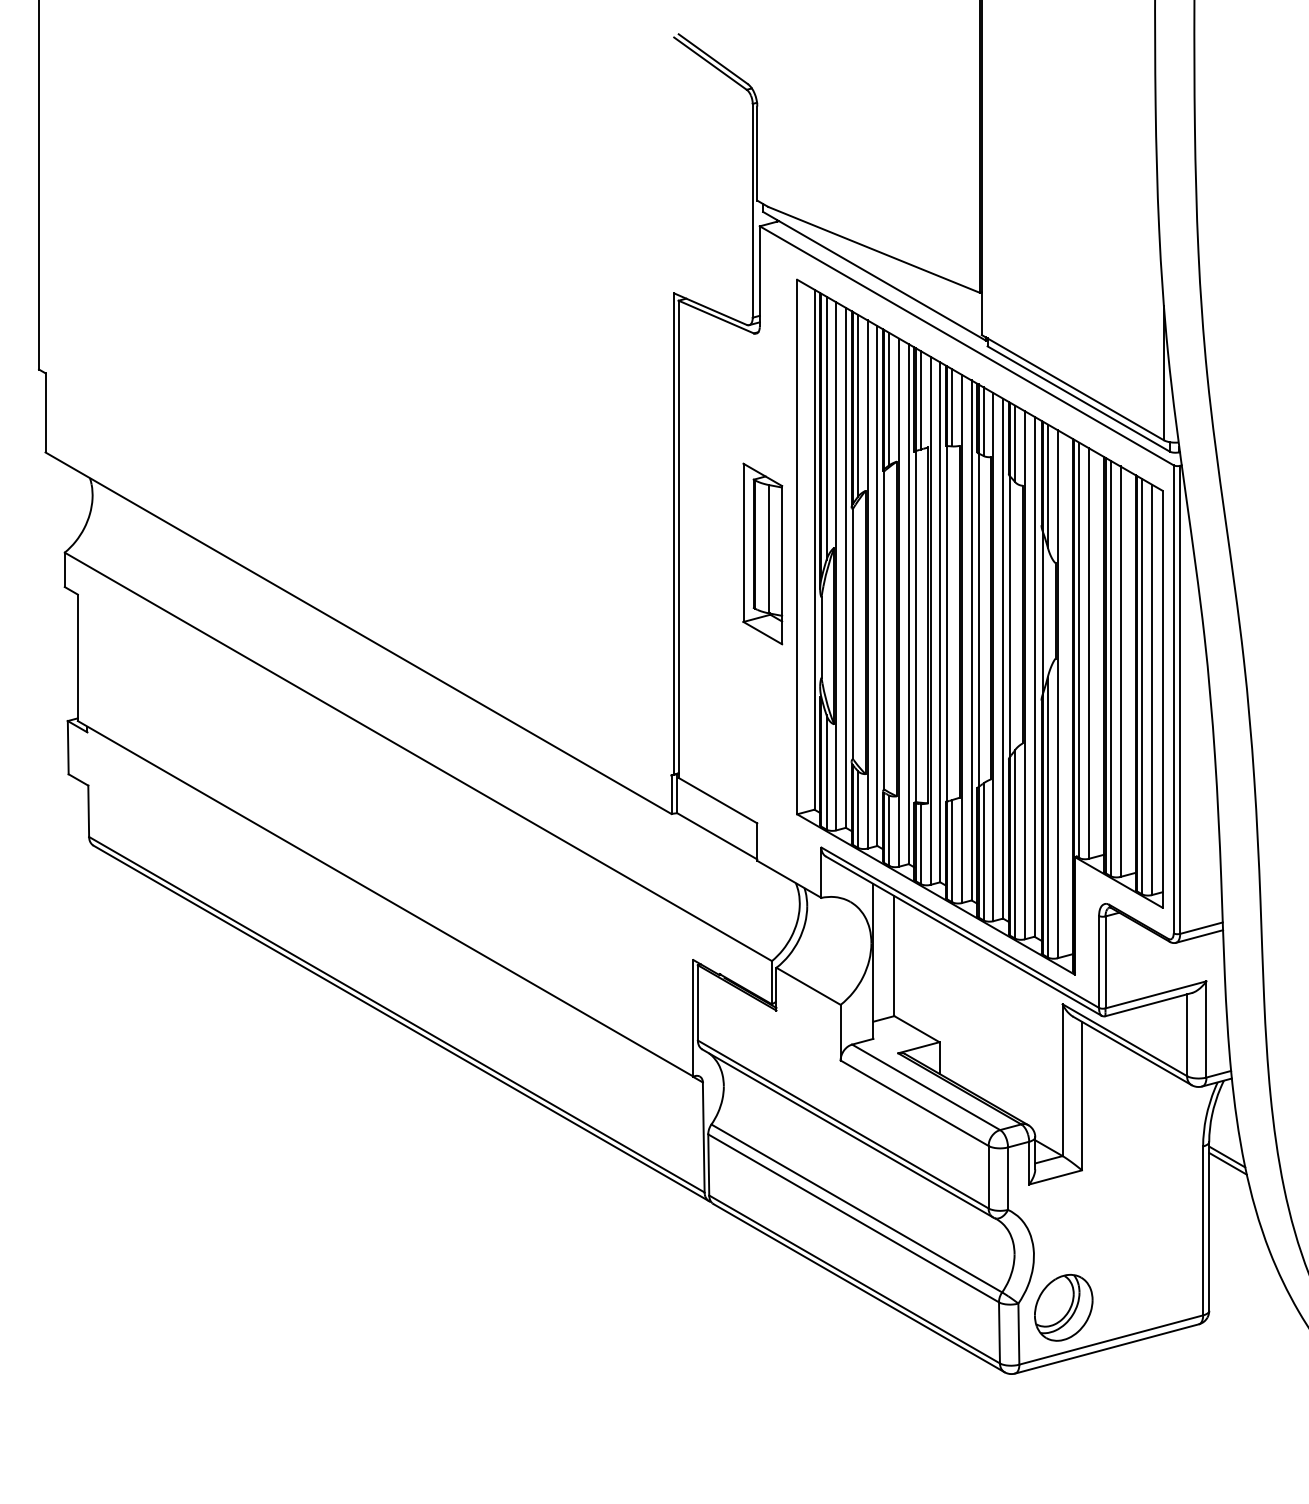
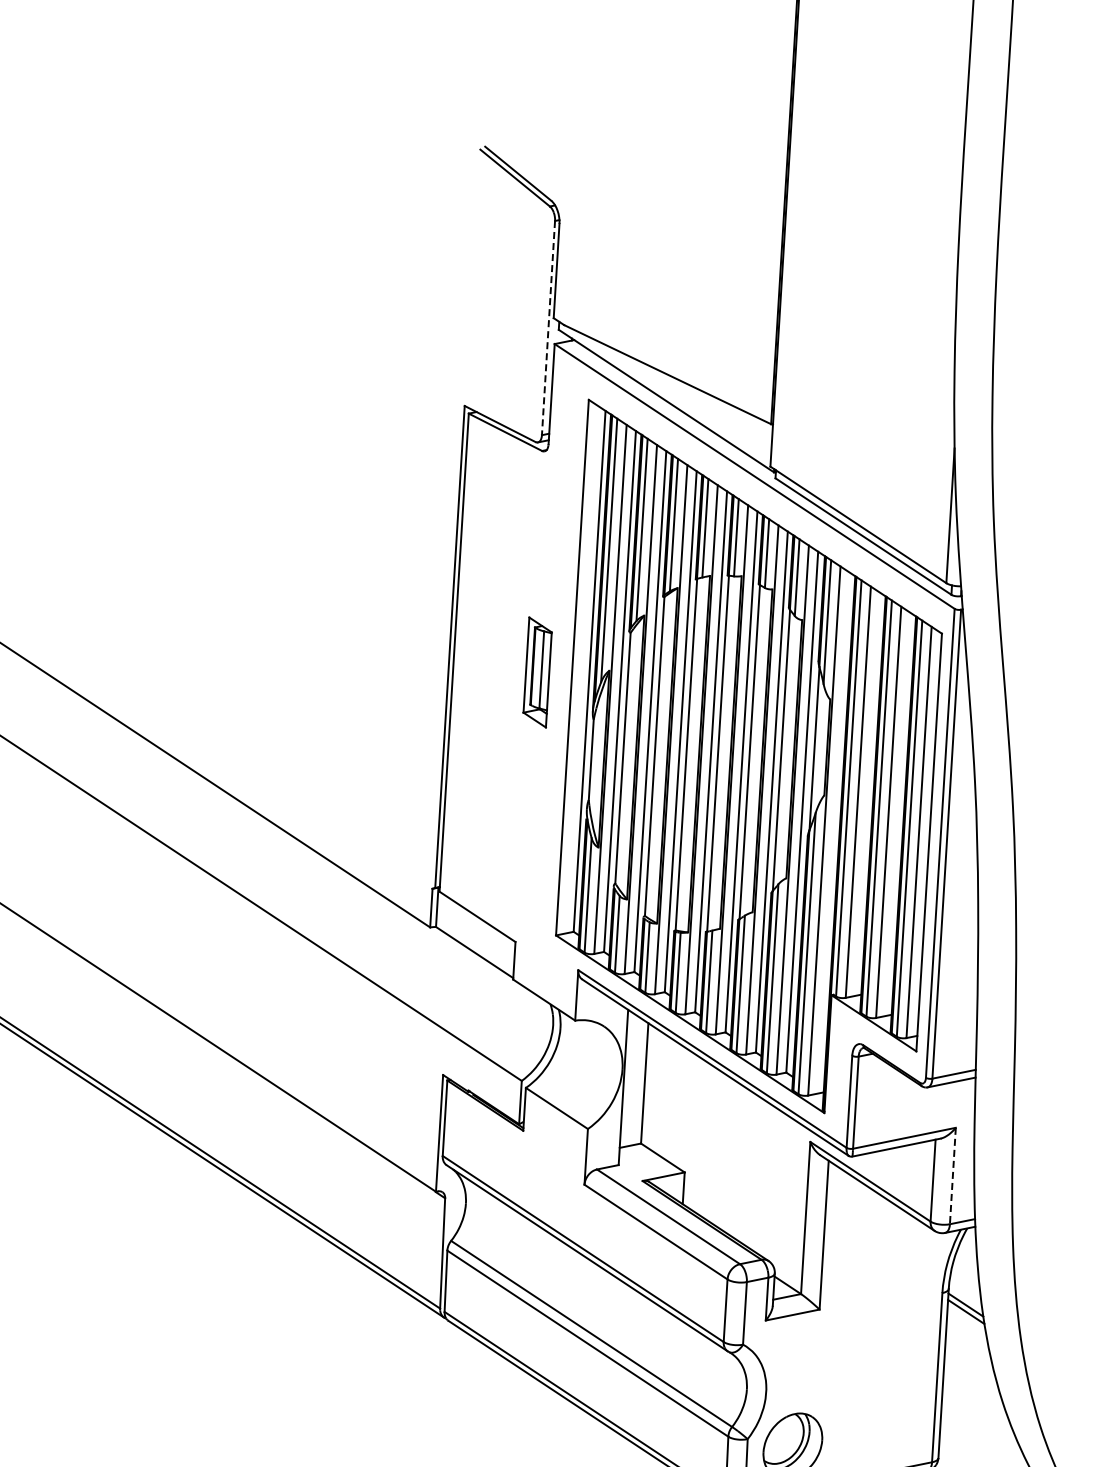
line: (752, 210) -> (548, 327), solid -> dashed
part: (762, 553) -> (537, 672), size x0.6
line: (1206, 1029) -> (952, 1176), solid -> dashed

